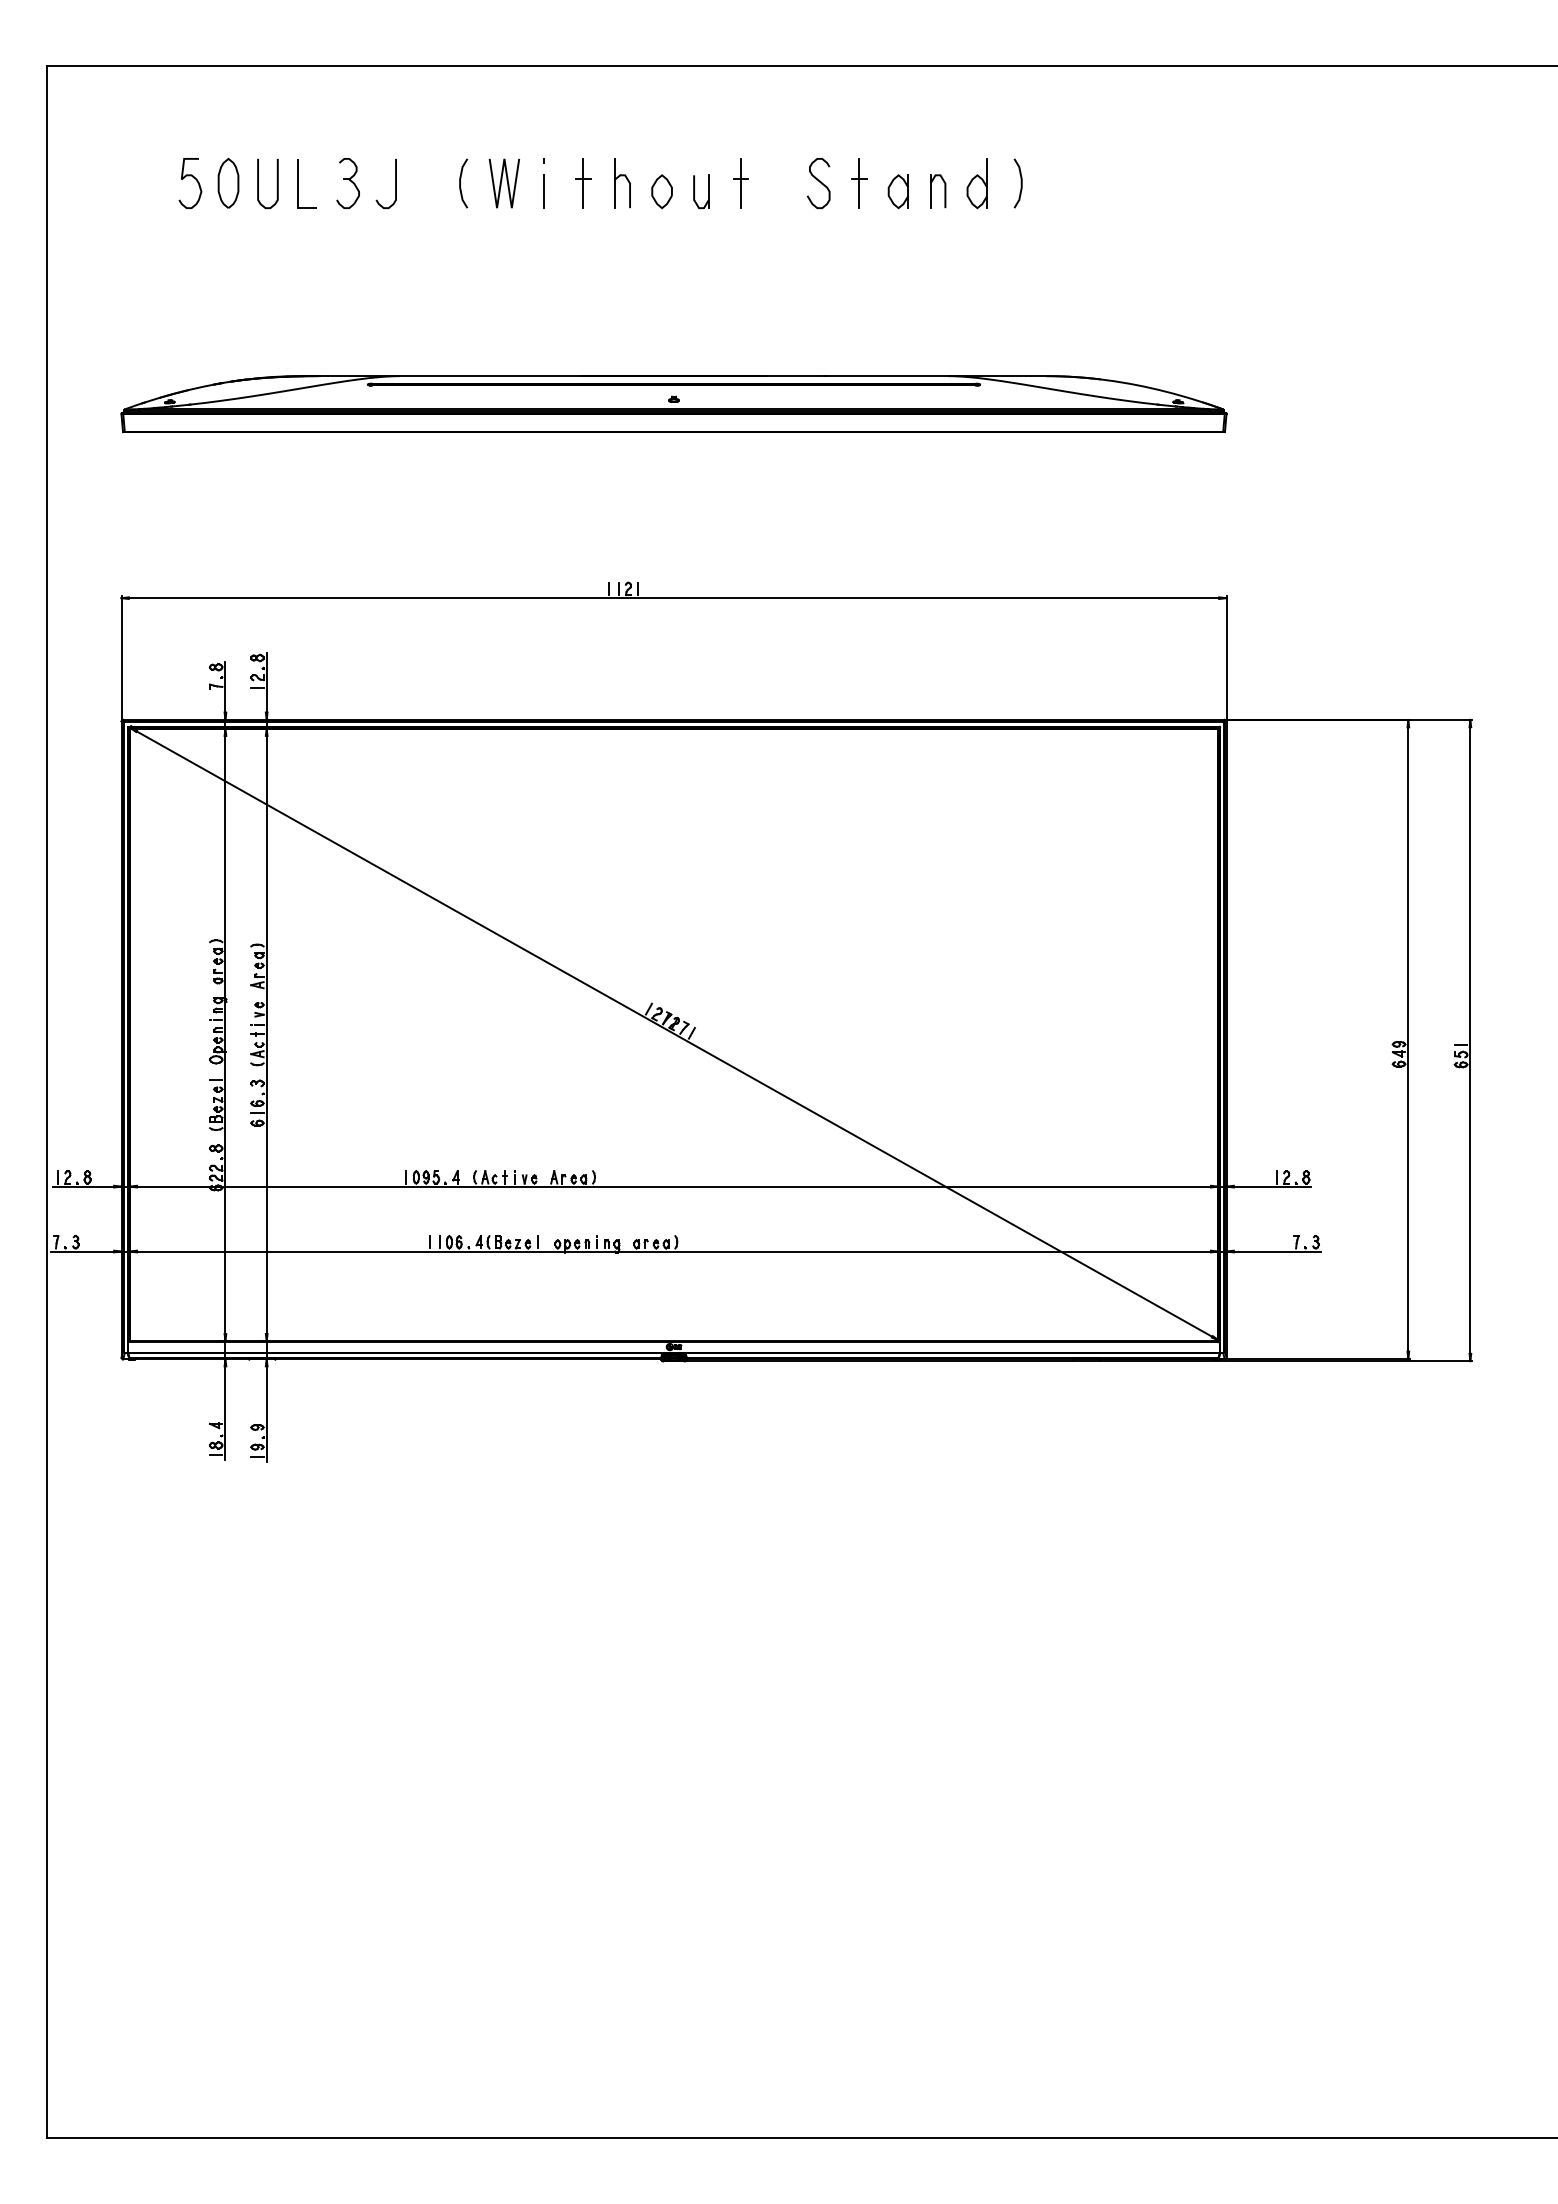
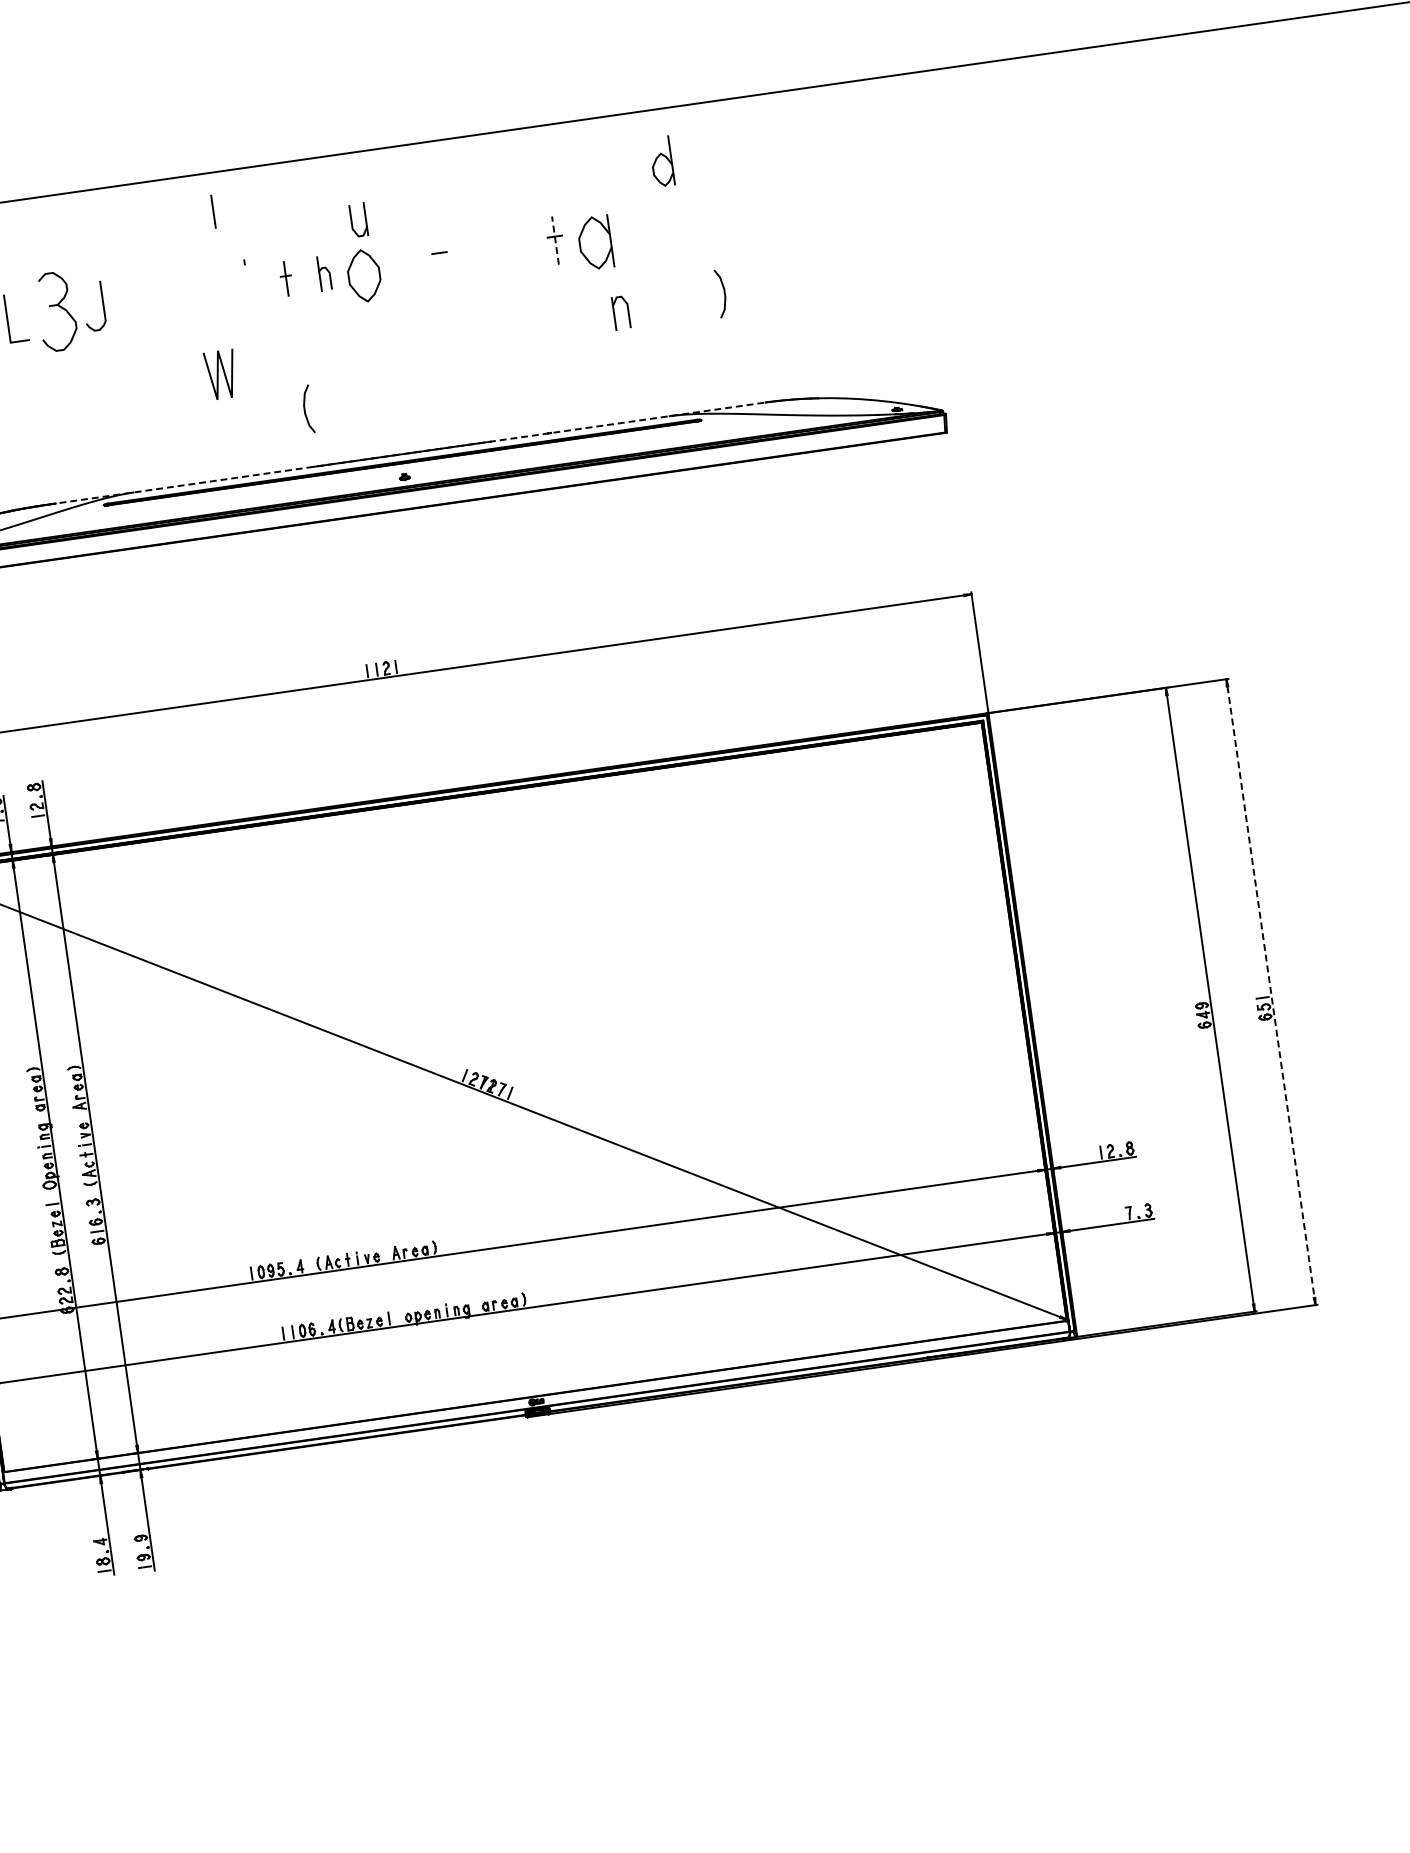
curve: (819, 182) -> (516, 245), removed
part: (347, 183) -> (56, 311), size x1.6
curve: (460, 183) -> (305, 409), moved
line: (501, 183) -> (218, 375), moved
part: (583, 183) -> (286, 278), size x0.7
part: (622, 183) -> (324, 273), size x0.7
line: (740, 183) -> (439, 257), removed
line: (859, 183) -> (555, 240), solid -> dashed
part: (976, 183) -> (661, 161), moved
curve: (1020, 183) -> (723, 293), moved
line: (543, 191) -> (213, 211), moved
part: (661, 191) -> (363, 275), size x1.6
part: (694, 191) -> (351, 220), moved
part: (897, 191) -> (593, 243), size x1.6
part: (938, 191) -> (621, 312), moved
line: (674, 376) -> (402, 454), solid -> dashed
line: (1470, 1040) -> (1271, 992), solid -> dashed

